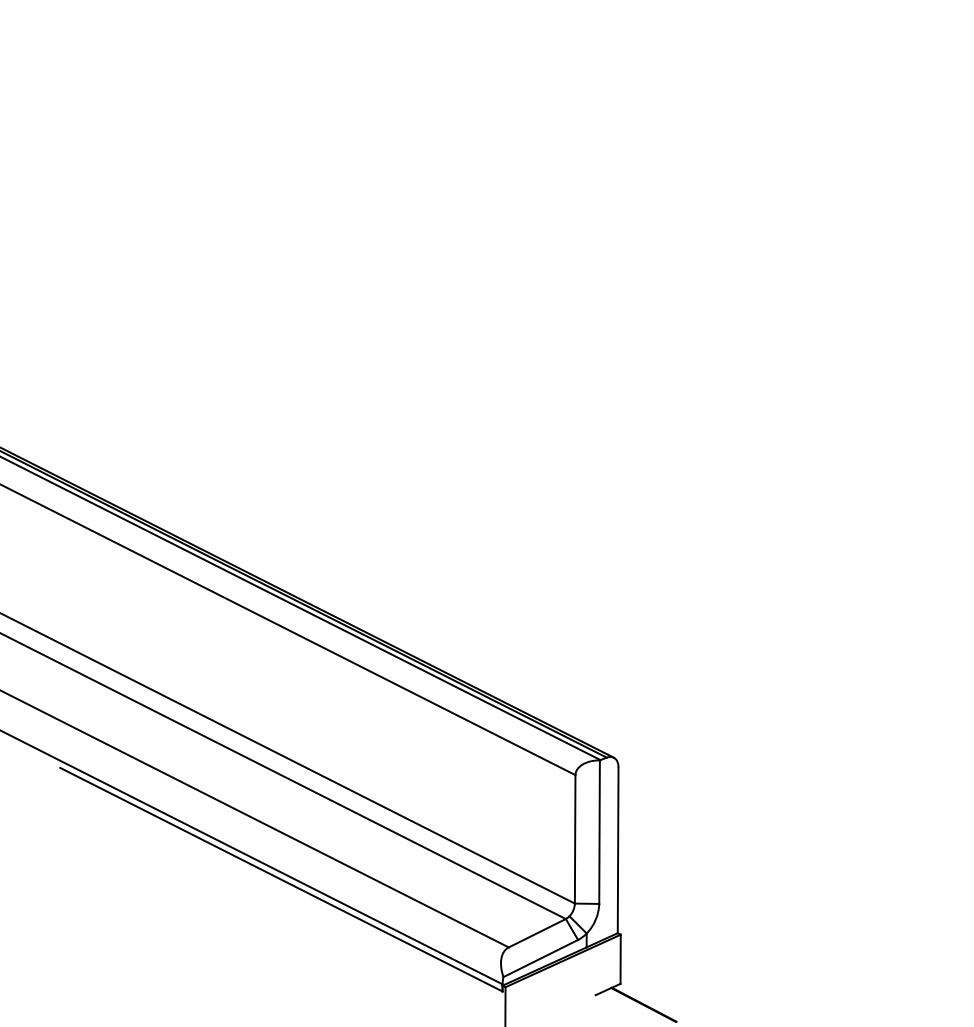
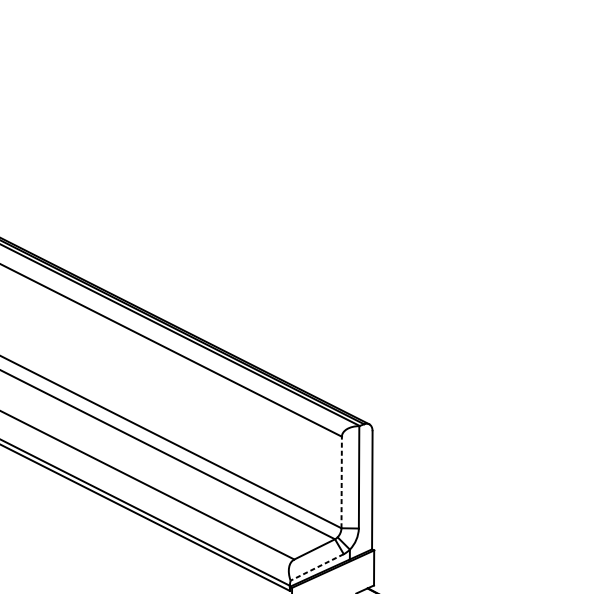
line: (575, 838) -> (341, 481), solid -> dashed
line: (540, 958) -> (316, 567), solid -> dashed

